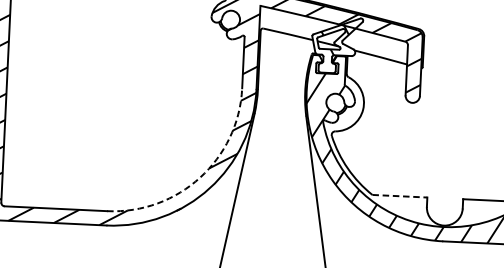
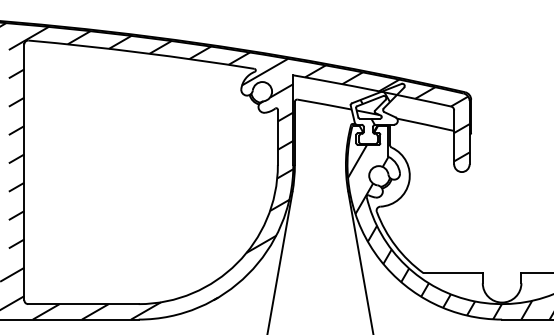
arc: (200, 177) -> (237, 263), dashed -> solid
line: (400, 196) -> (453, 273), dashed -> solid

